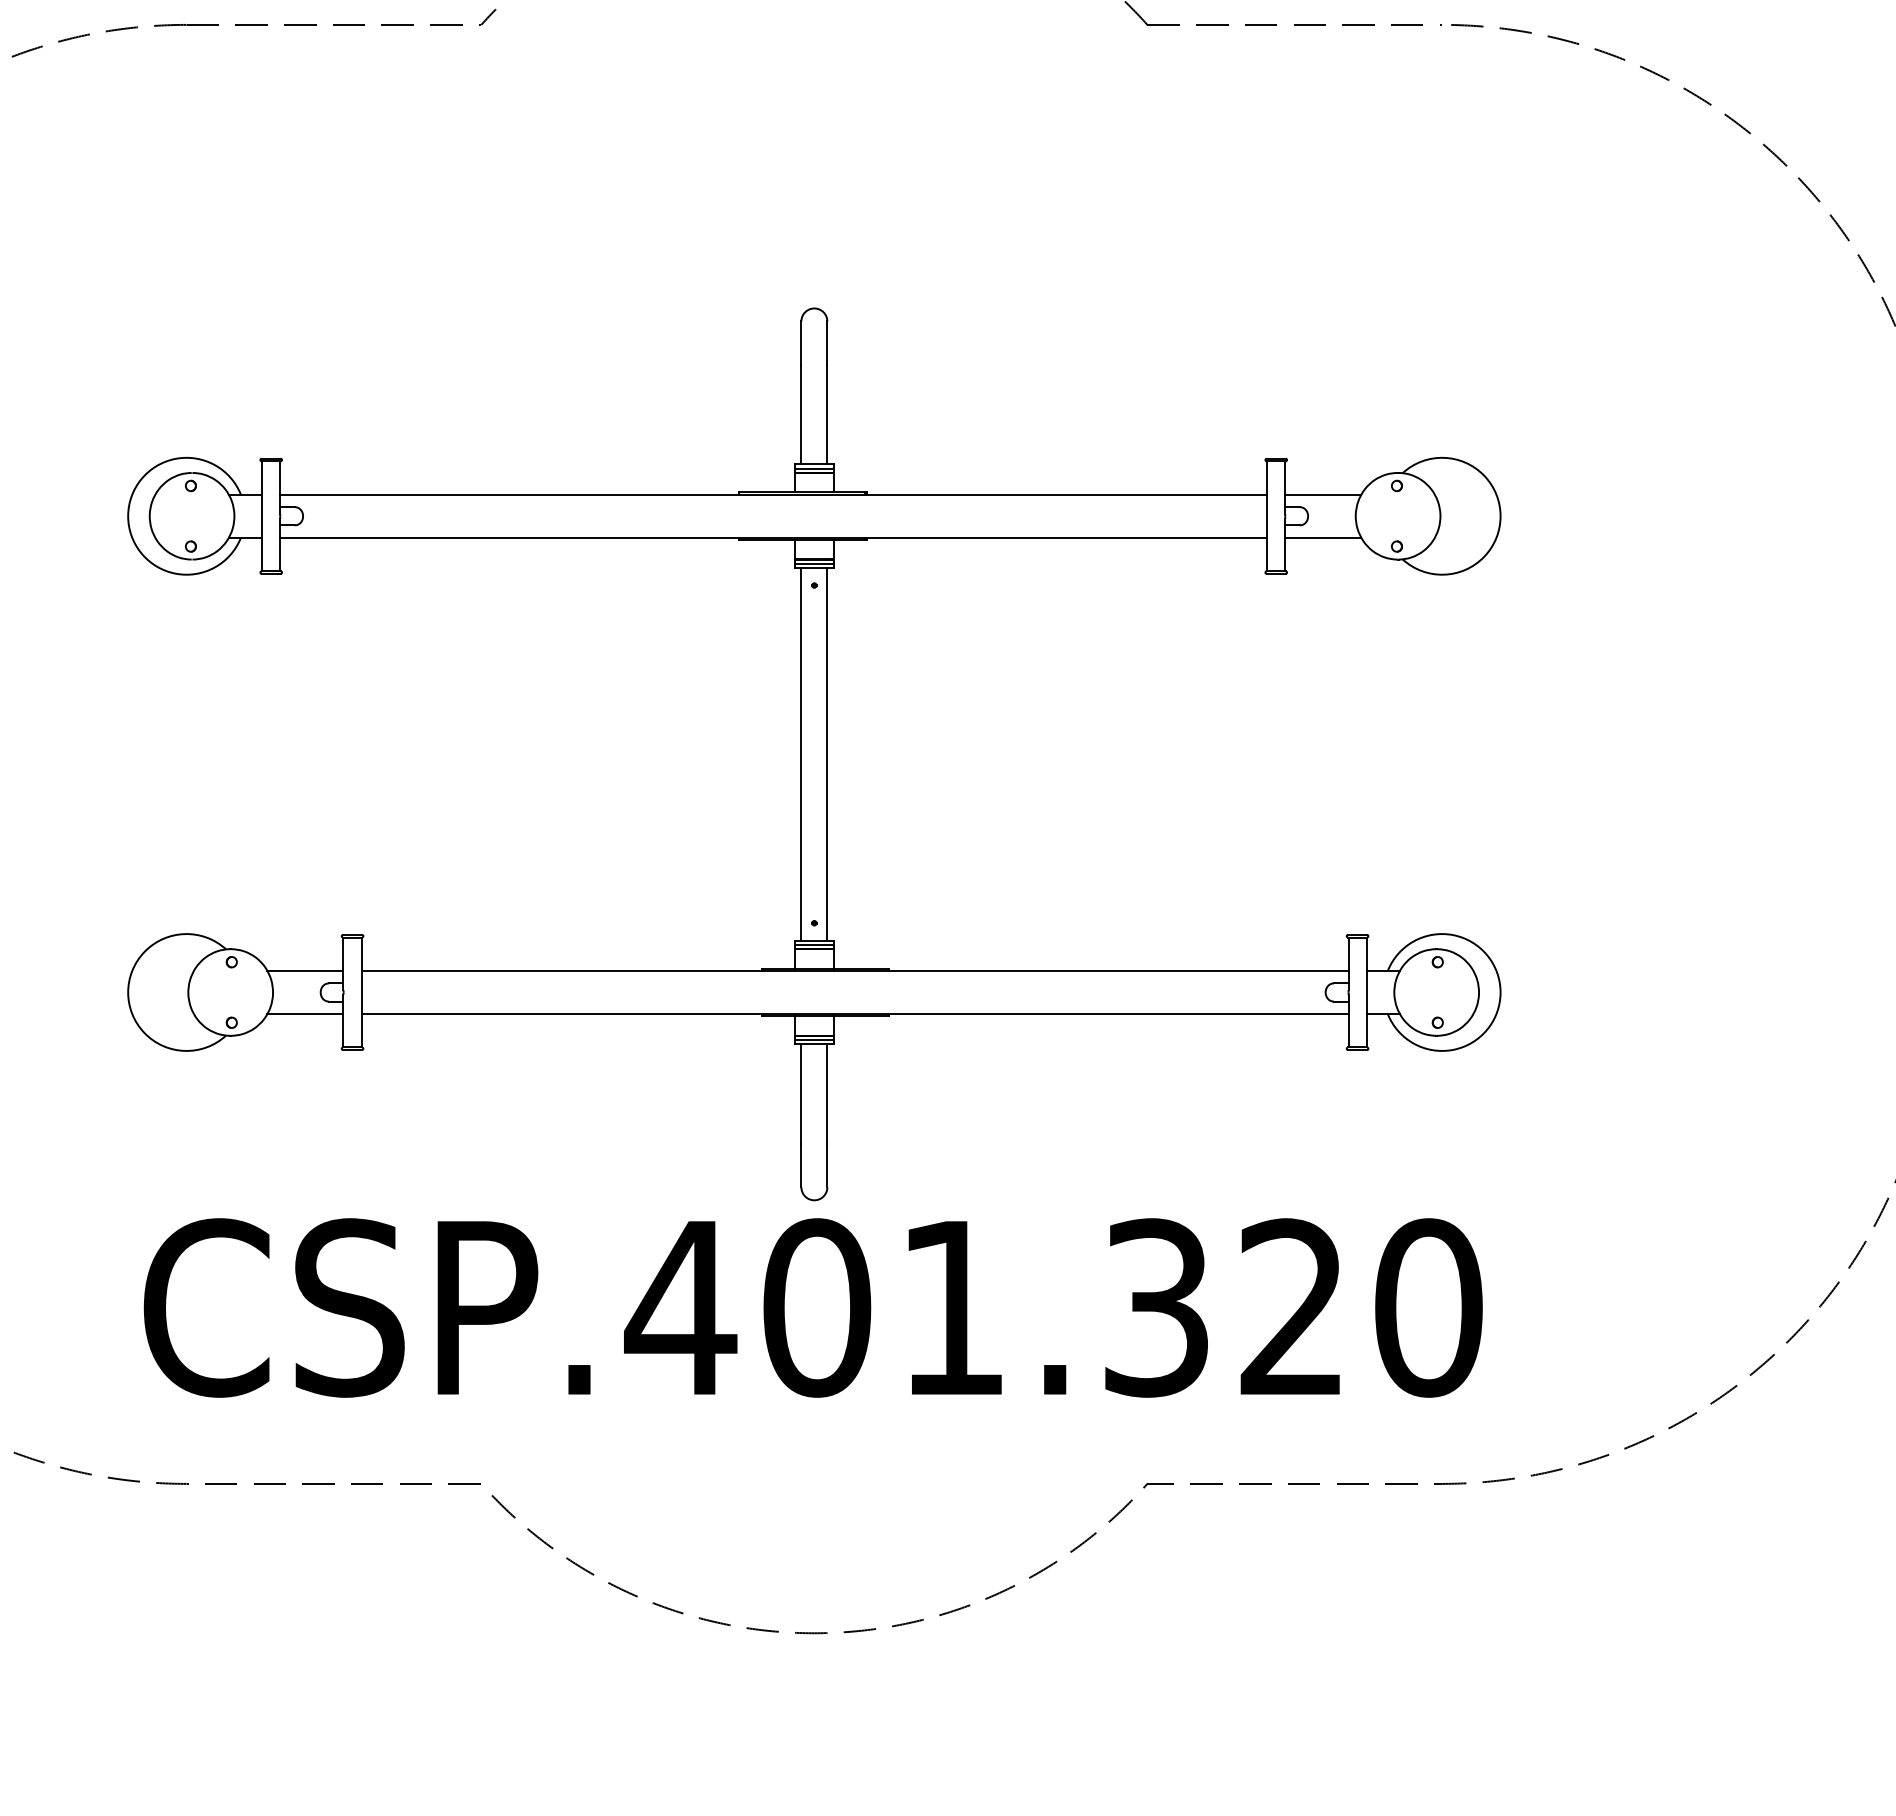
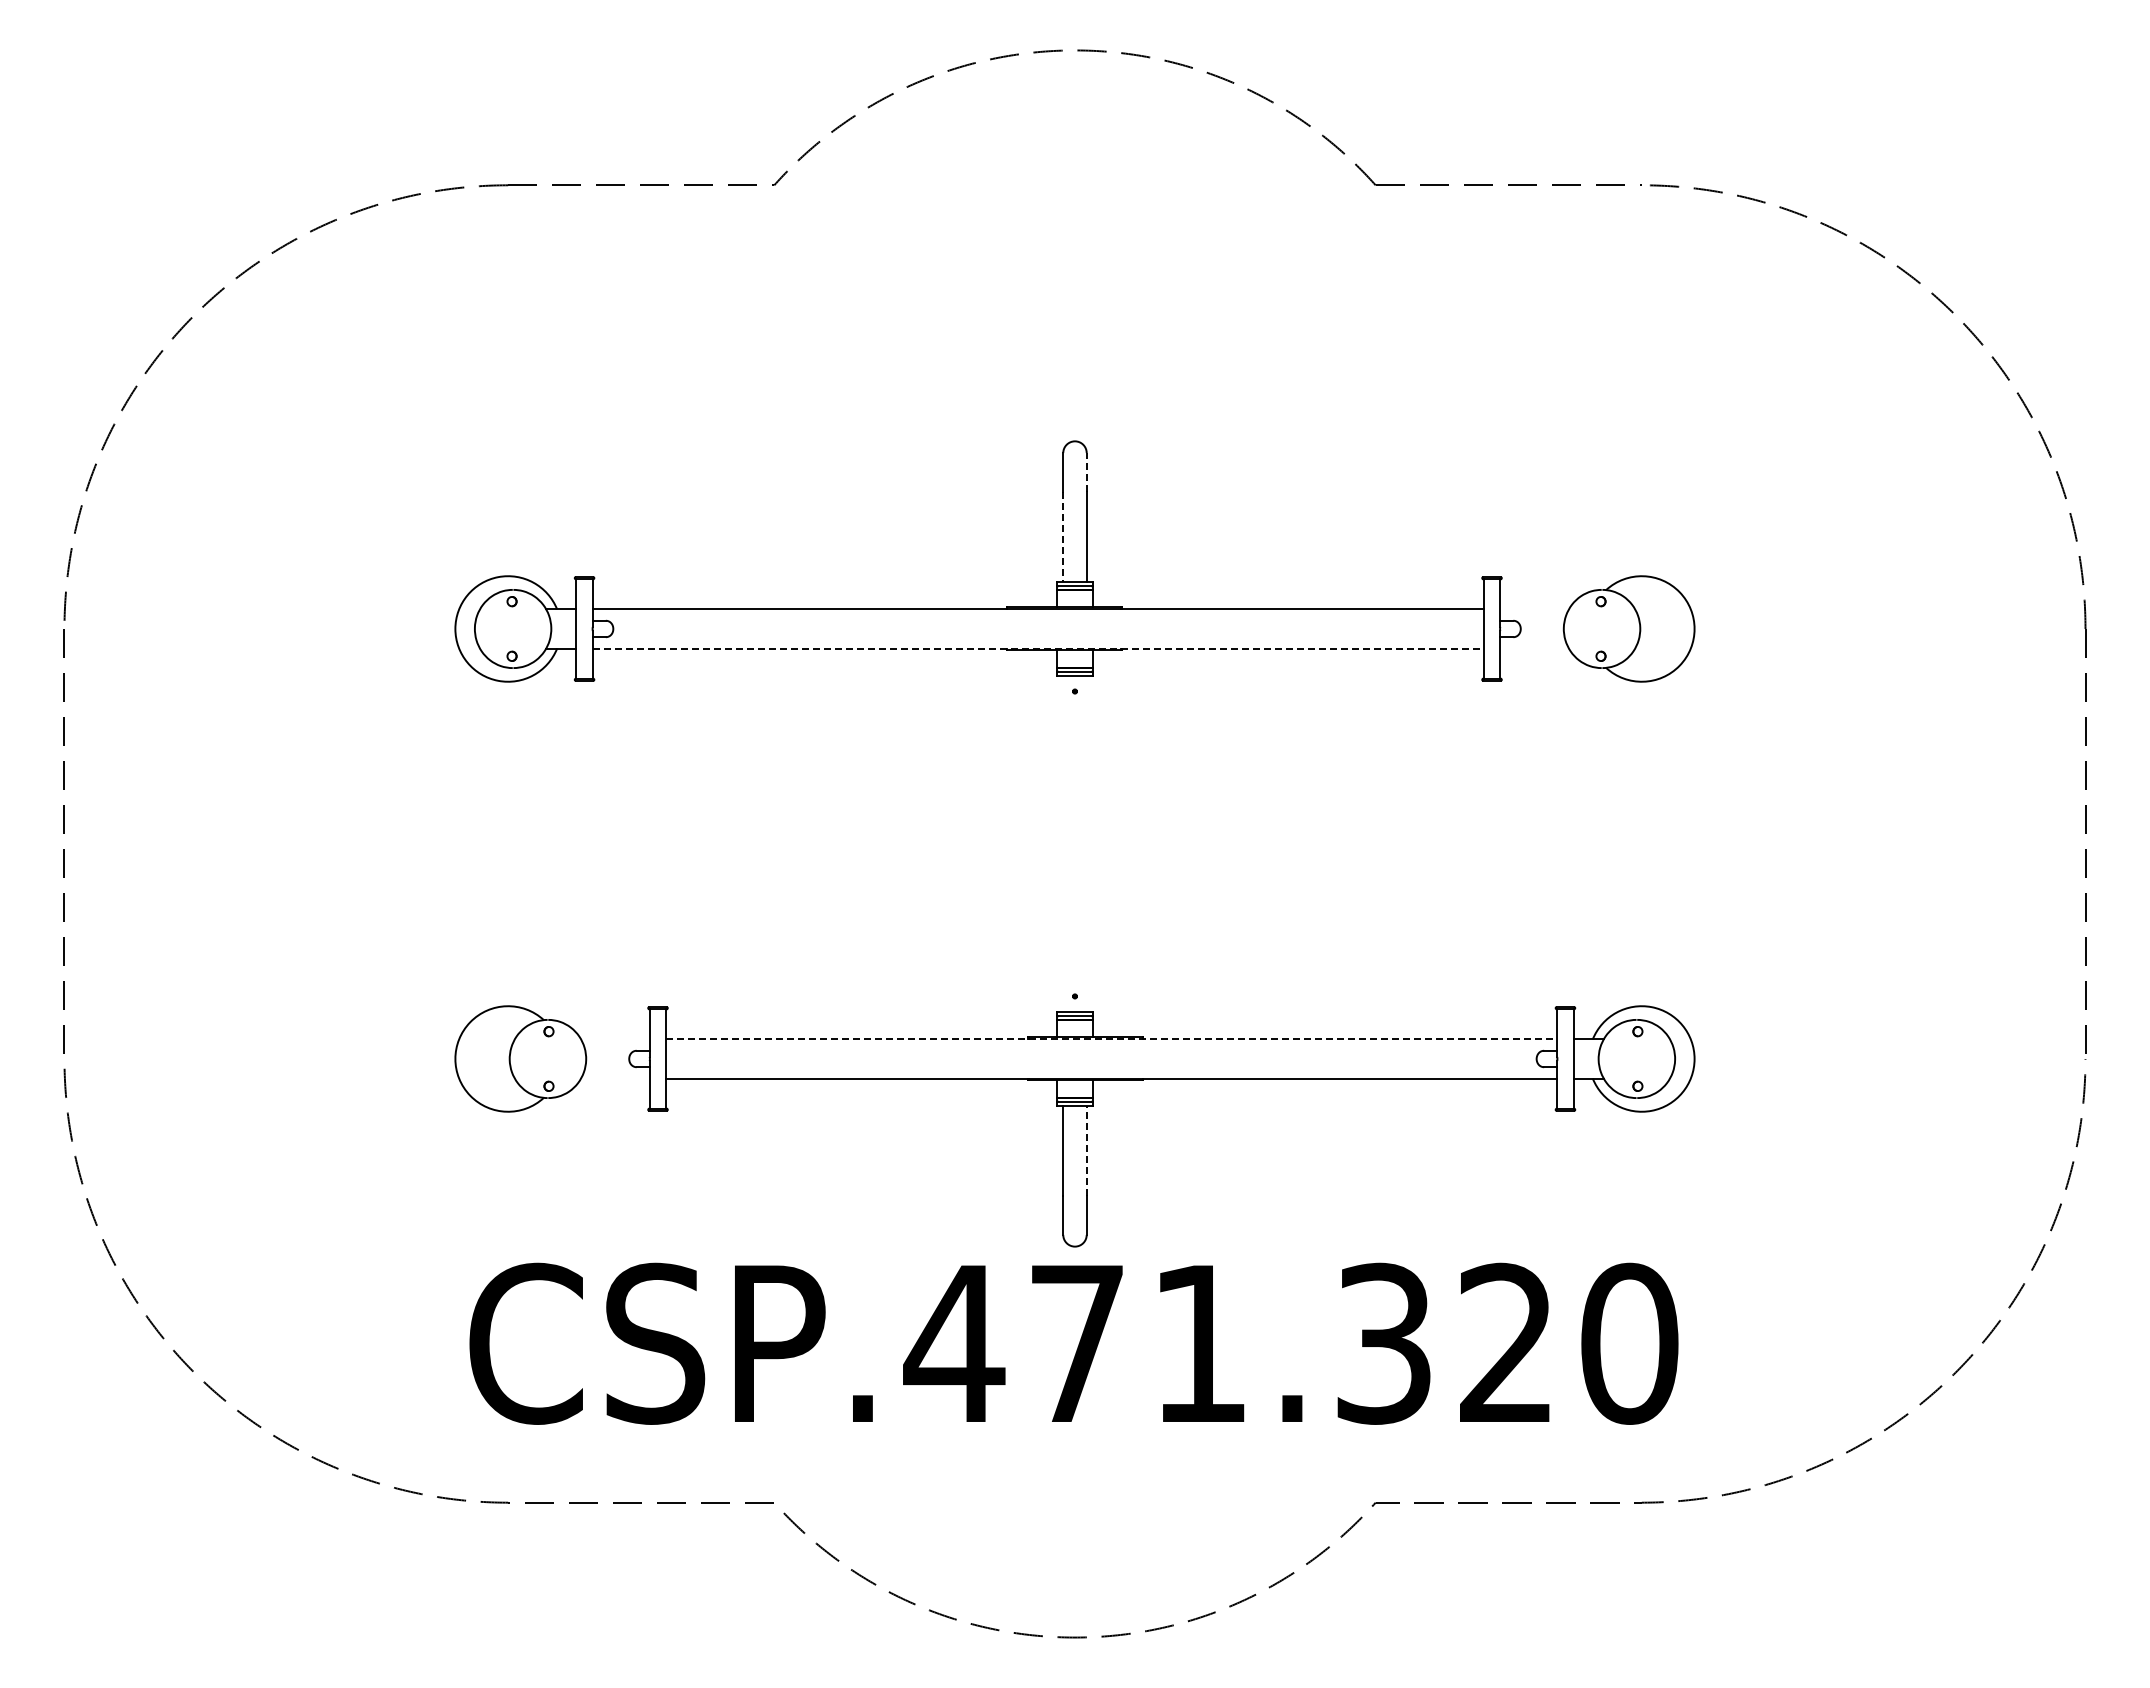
line: (827, 342) -> (1086, 472), solid -> dashed
line: (801, 414) -> (1063, 537), solid -> dashed
line: (1323, 494) -> (1534, 609), removed
line: (773, 537) -> (1038, 648), solid -> dashed
line: (1323, 537) -> (1534, 648), removed
line: (801, 753) -> (1063, 843), removed
line: (827, 753) -> (1086, 843), removed
line: (305, 970) -> (615, 1039), removed
line: (854, 970) -> (1111, 1039), solid -> dashed
line: (305, 1014) -> (615, 1078), removed
line: (827, 1093) -> (1086, 1150), solid -> dashed
text: (817, 1307) -> (1077, 1343), CSP.401.320 -> CSP.471.320

